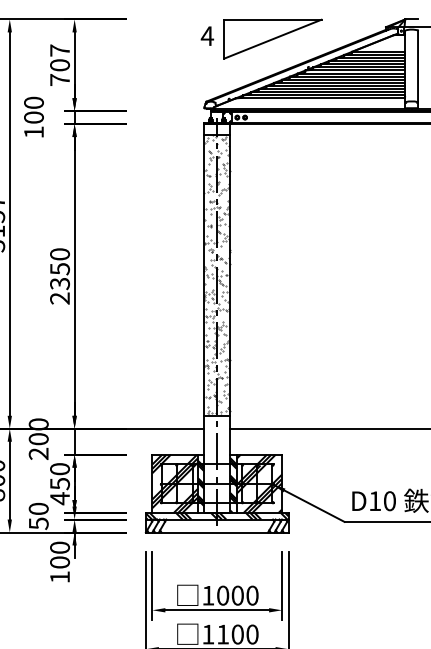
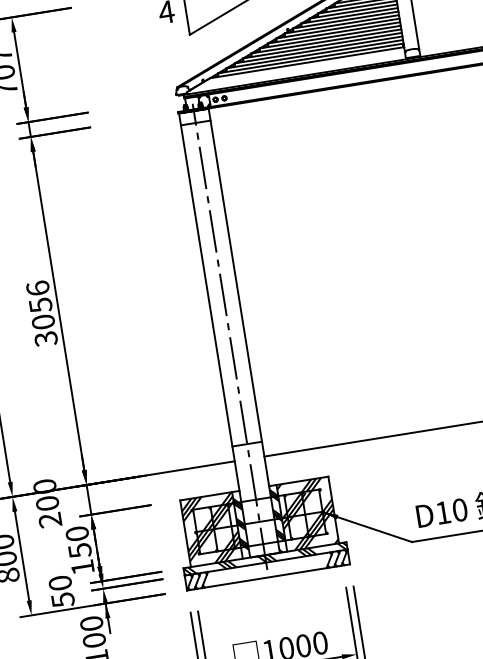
hatch: (217, 274) -> (221, 282), removed
text: (59, 276) -> (41, 313), 2350 -> 3056
text: (59, 498) -> (82, 567), 450 -> 150

